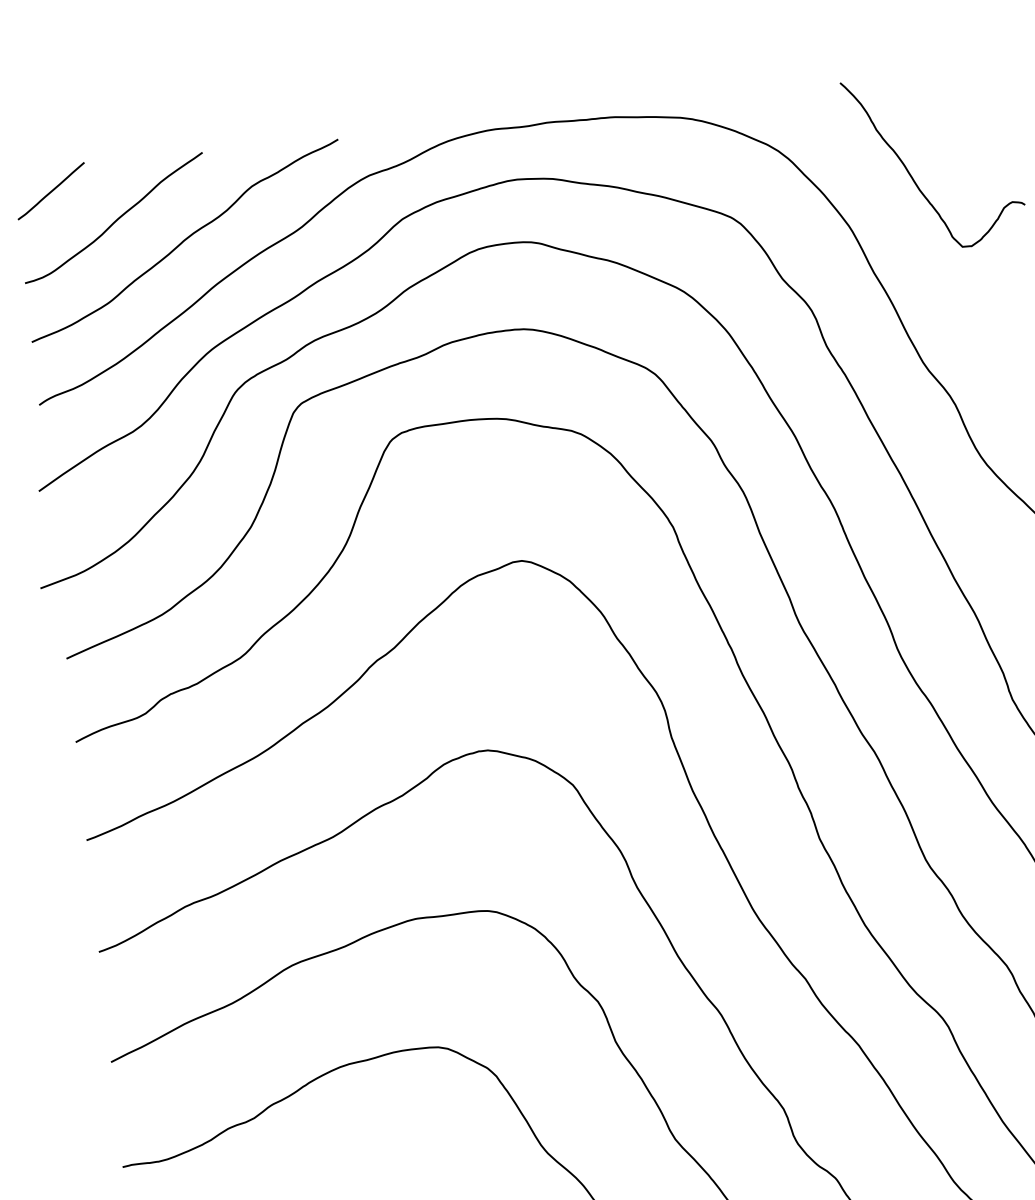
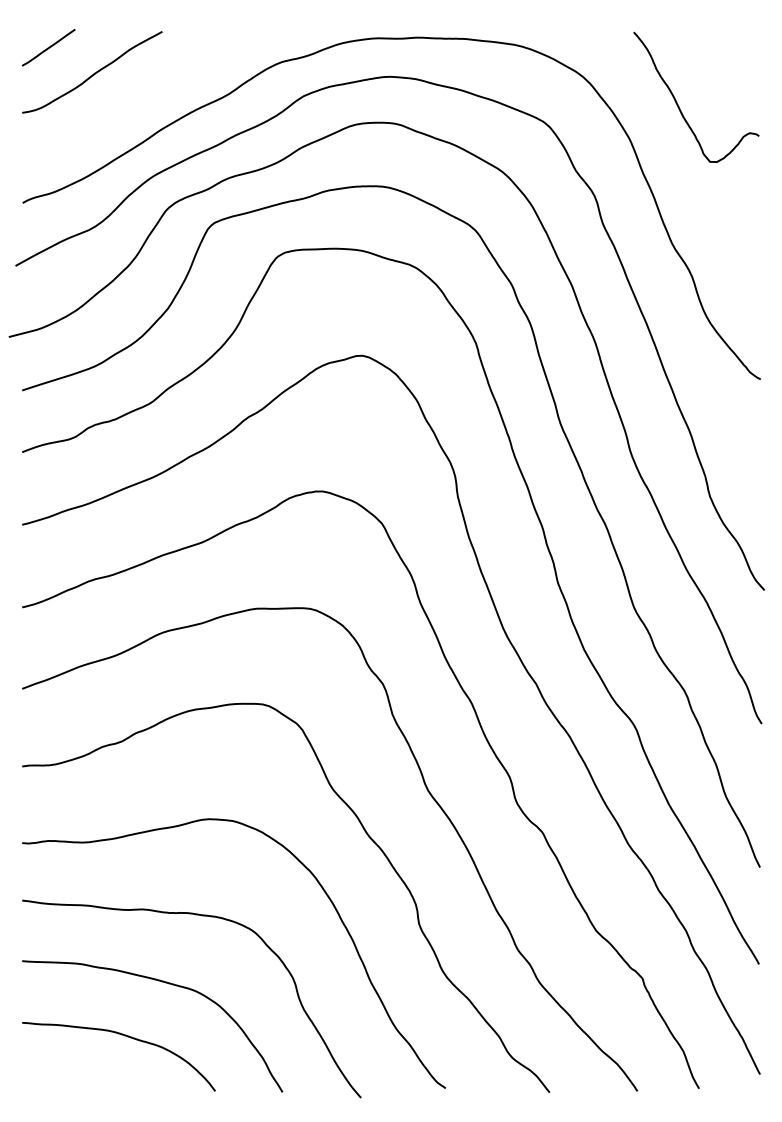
curve: (185, 240) -> (142, 94), removed

